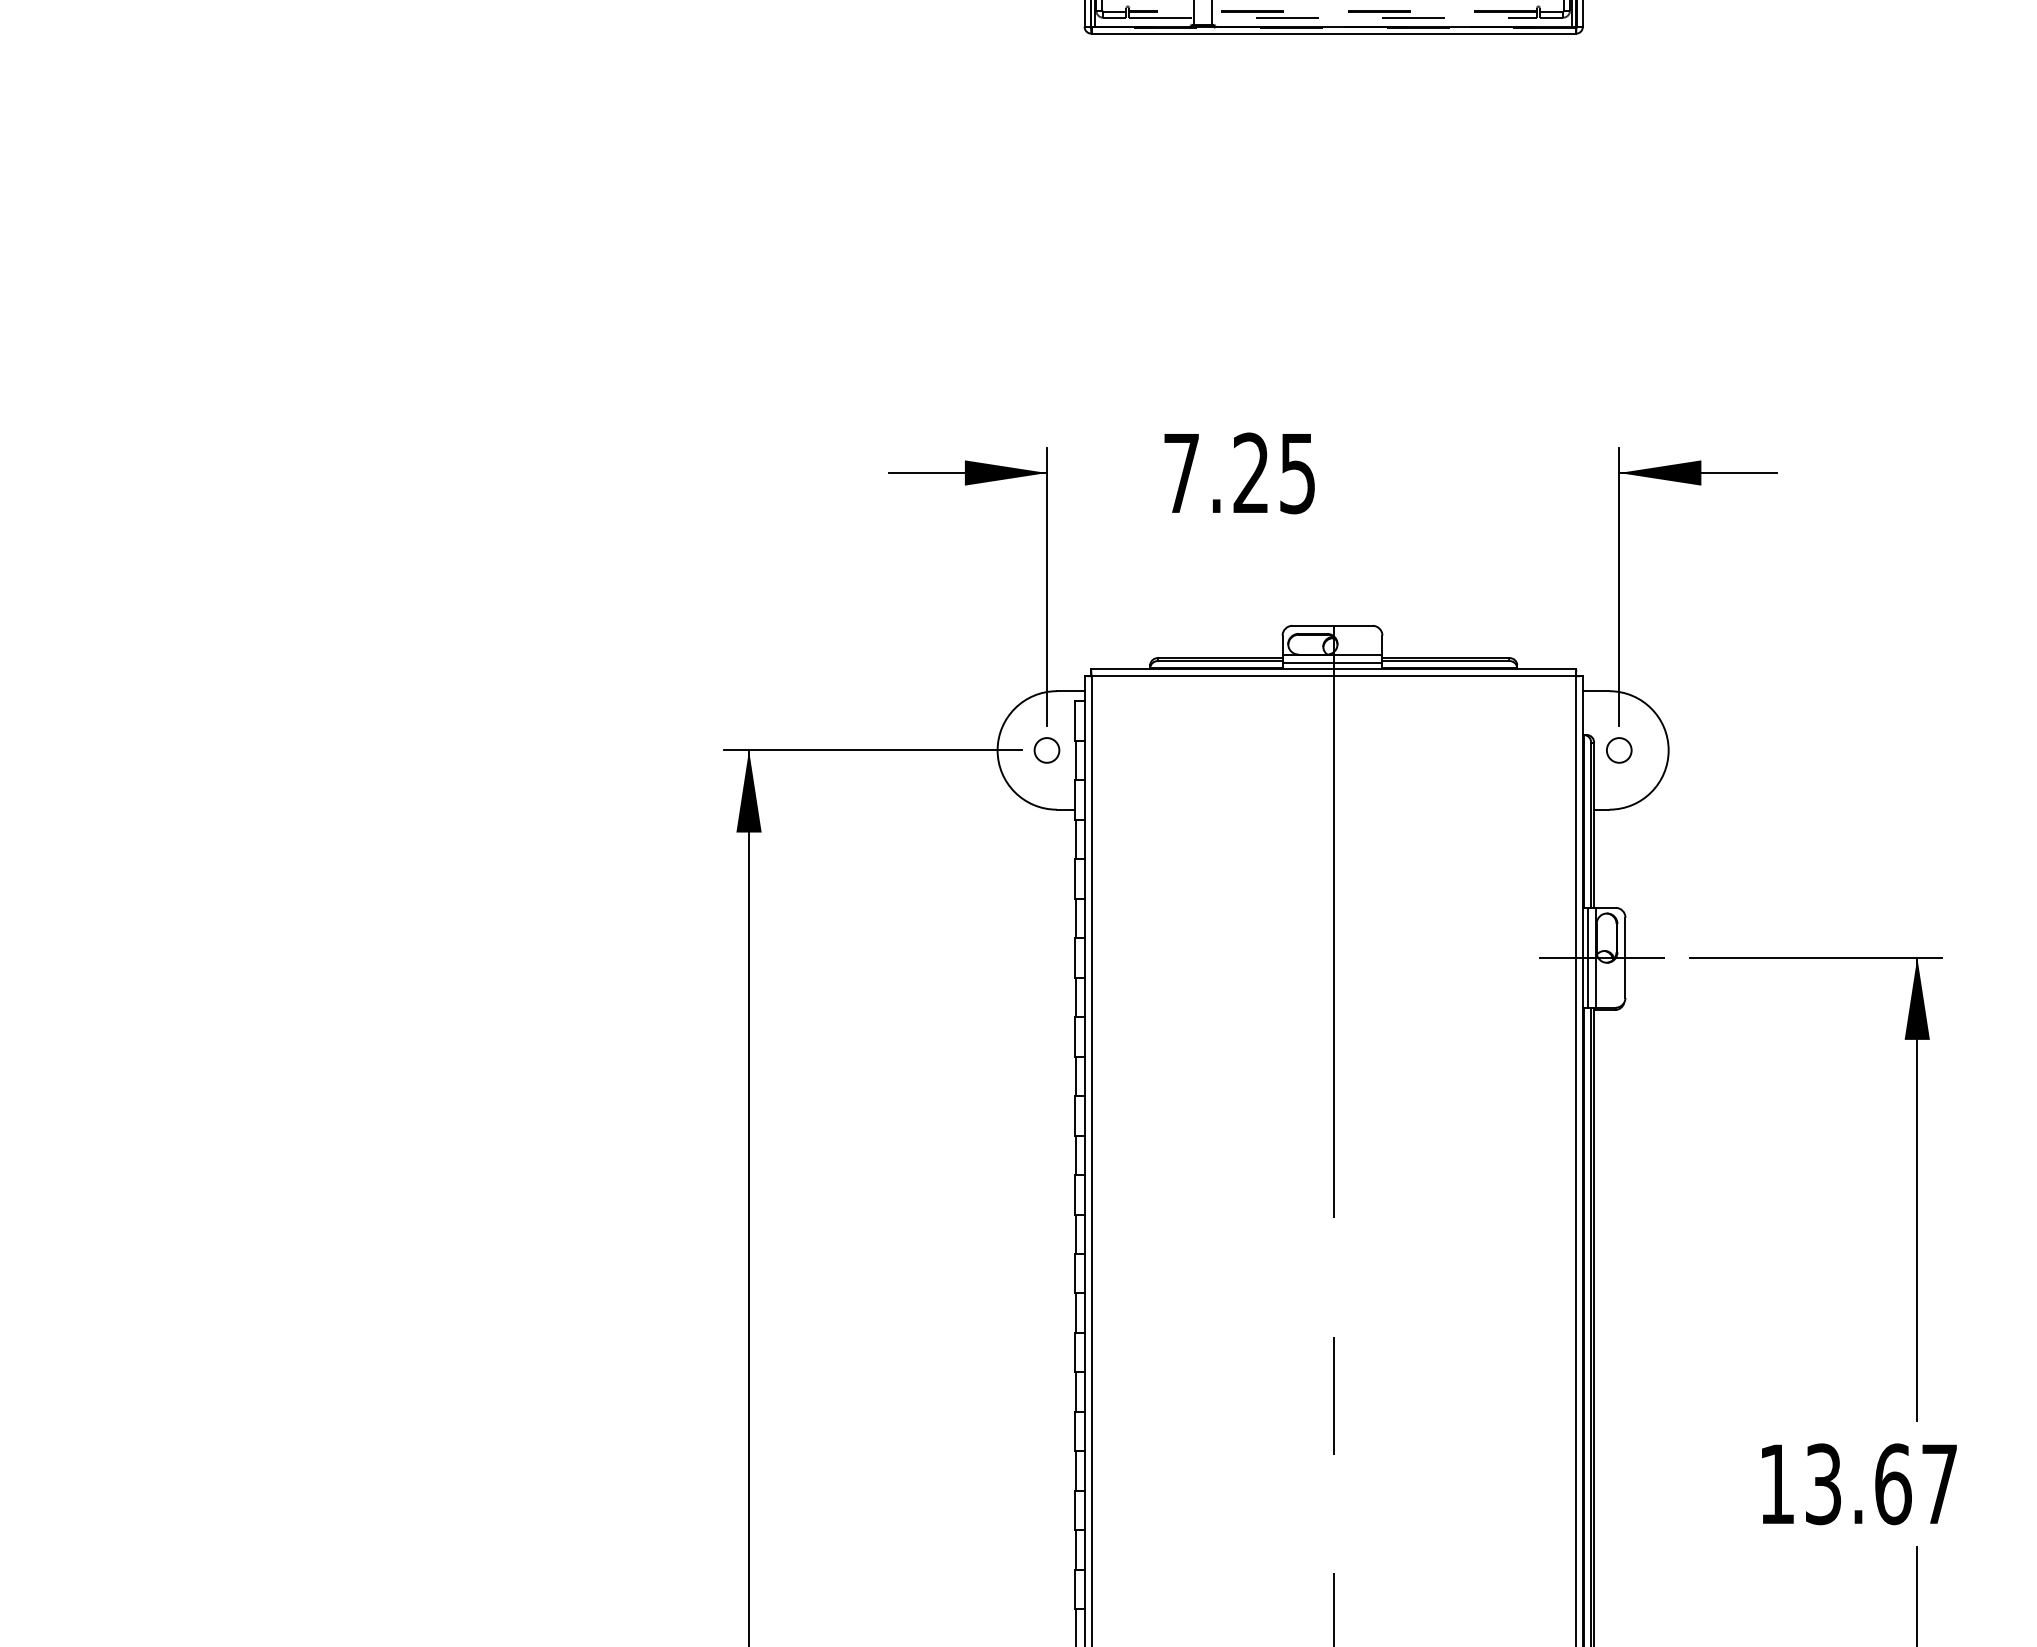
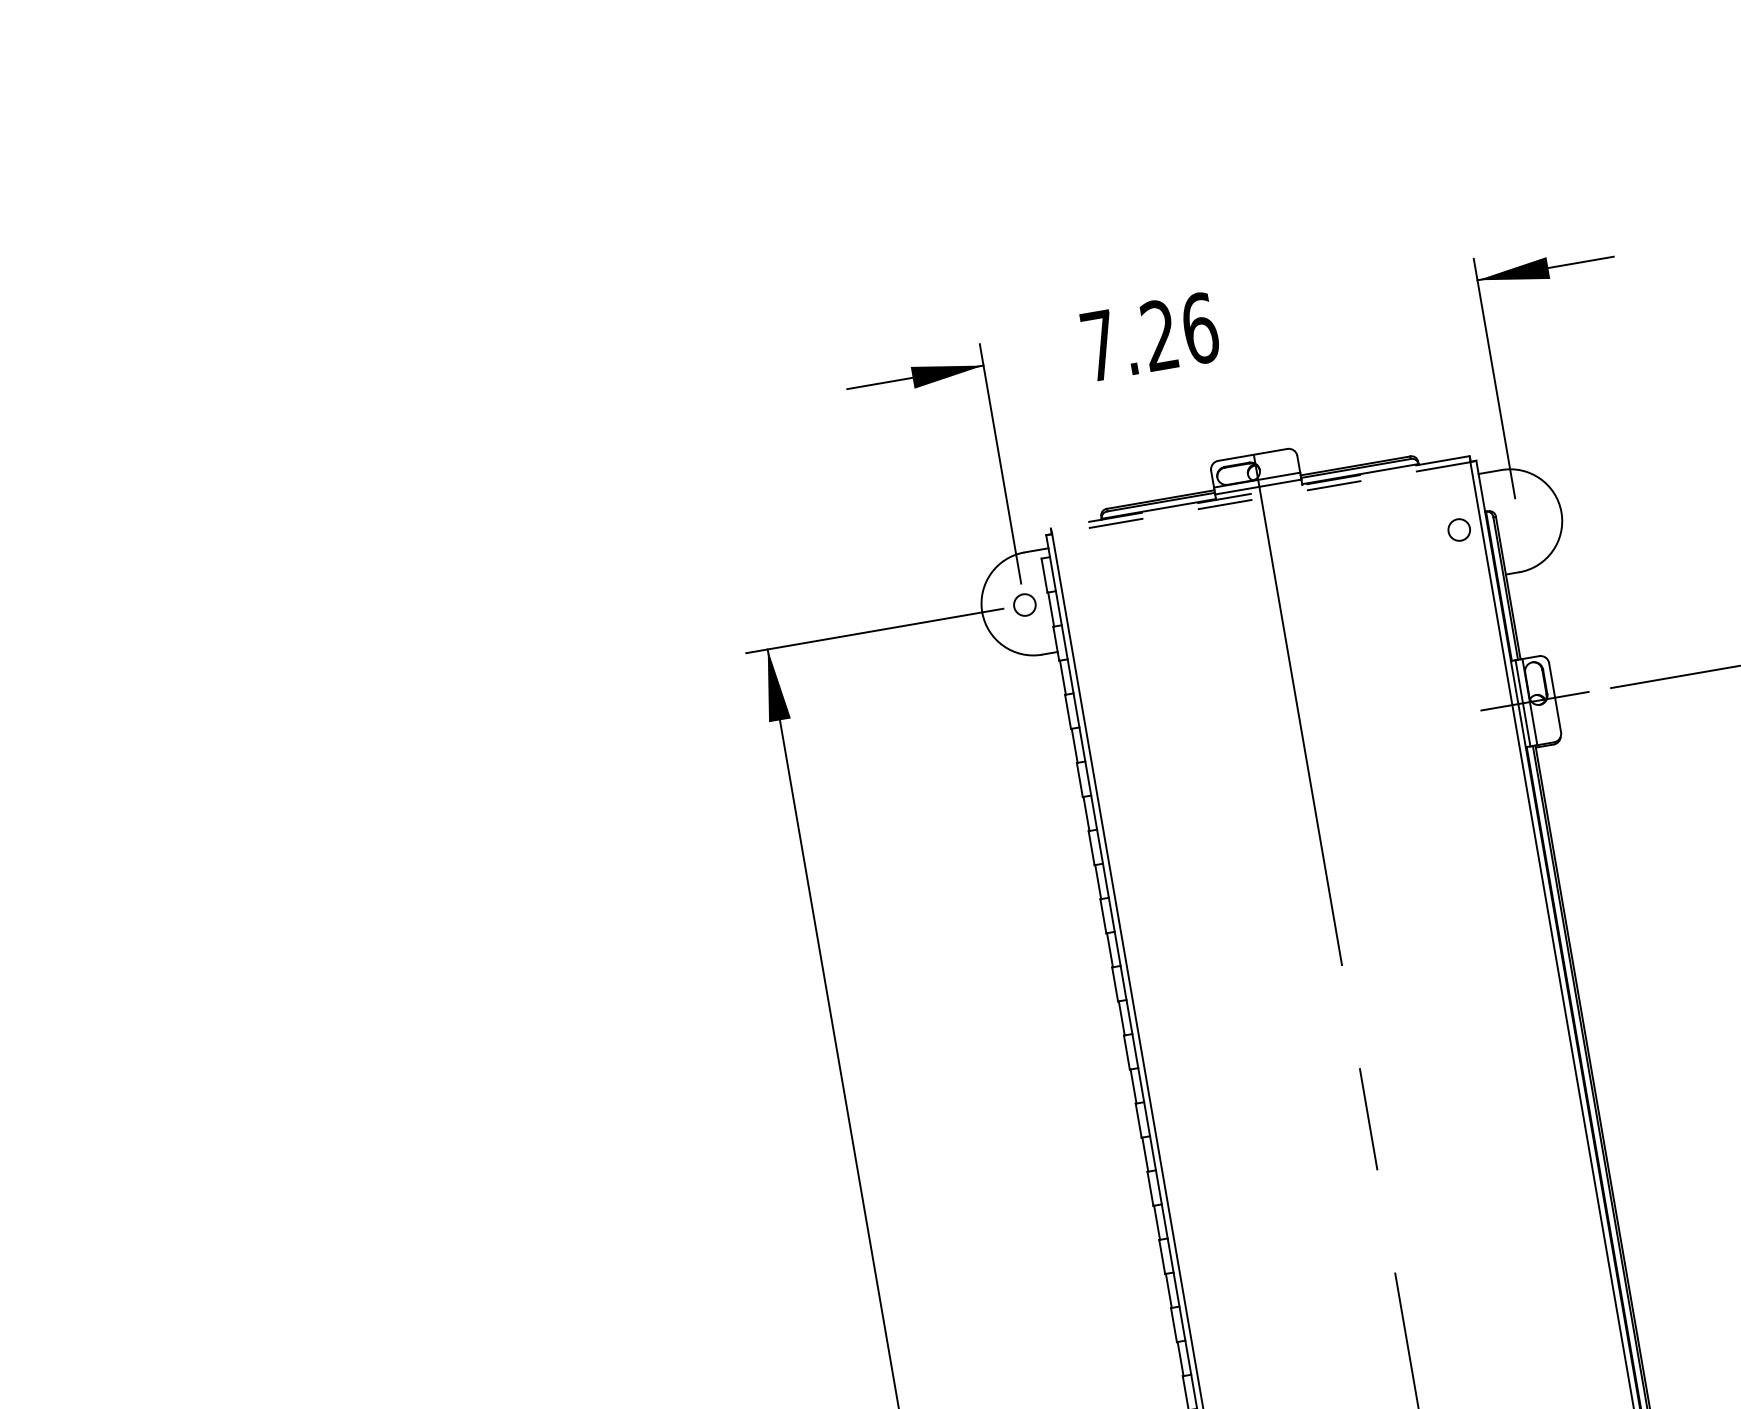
text: (1297, 473) -> (1199, 328), 7.25 -> 7.26
line: (1333, 669) -> (1260, 492), solid -> dashed
line: (1333, 676) -> (1261, 498), solid -> dashed
circle: (1619, 750) -> (1459, 530), moved

